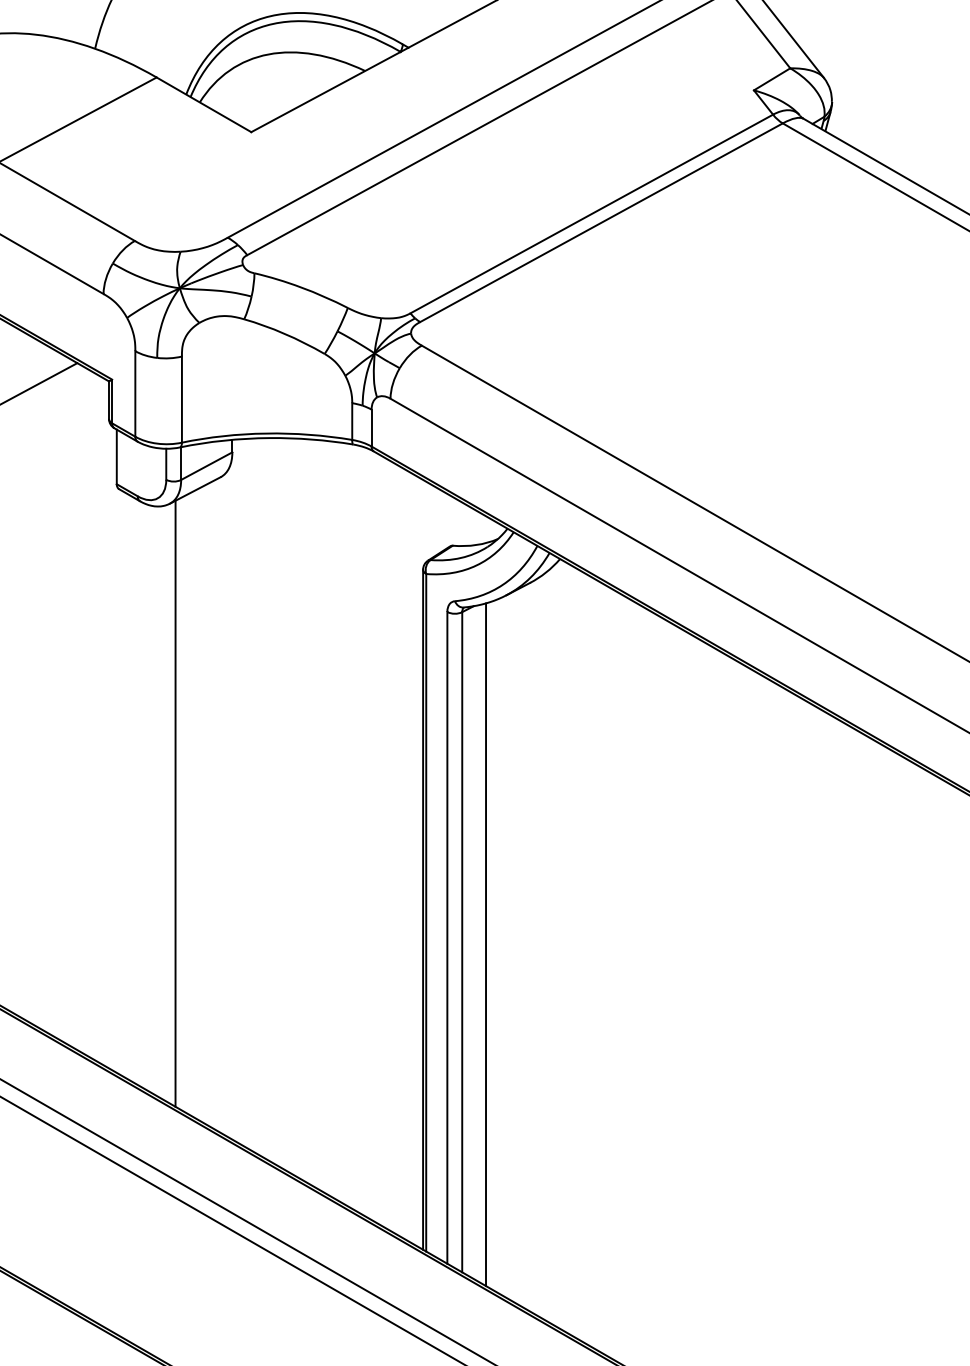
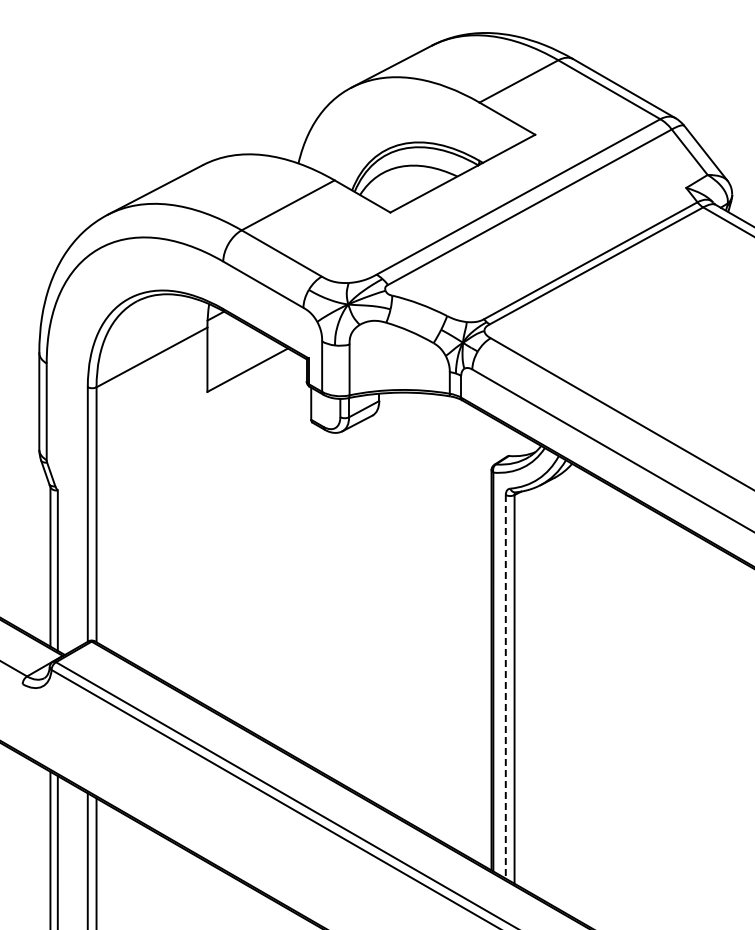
line: (175, 803) -> (345, 607), removed
line: (446, 937) -> (505, 686), solid -> dashed
line: (485, 944) -> (528, 690), removed

